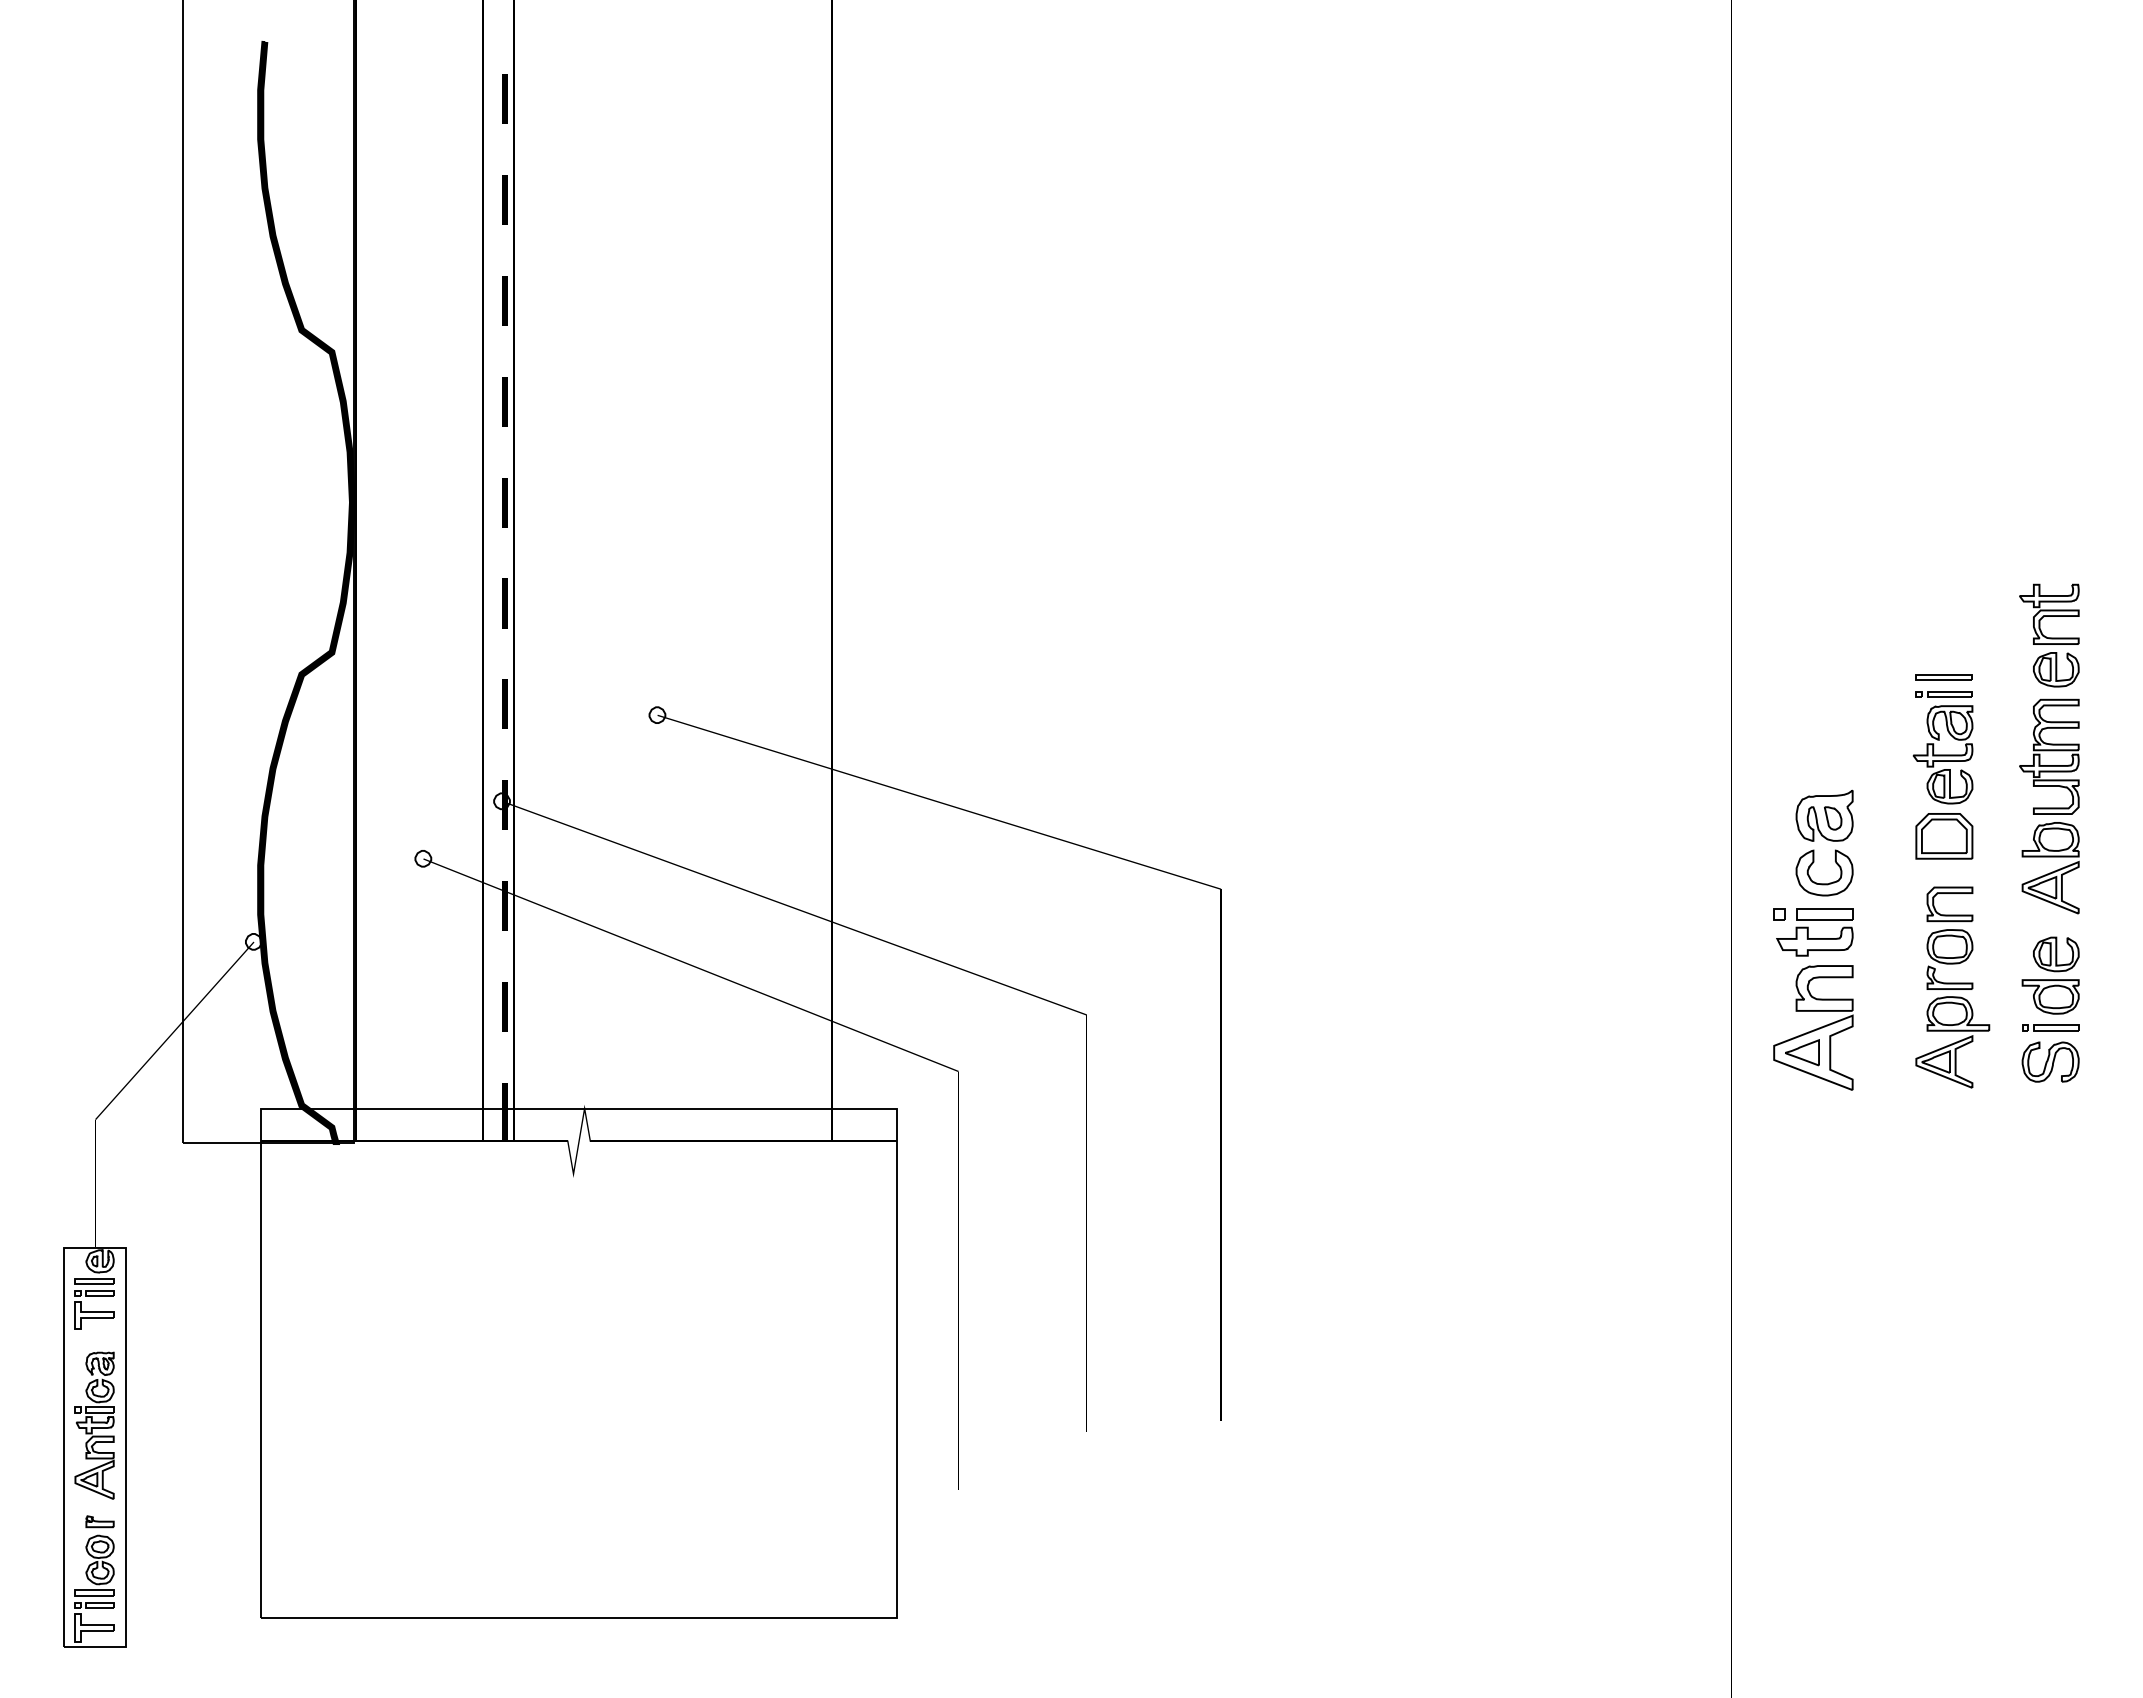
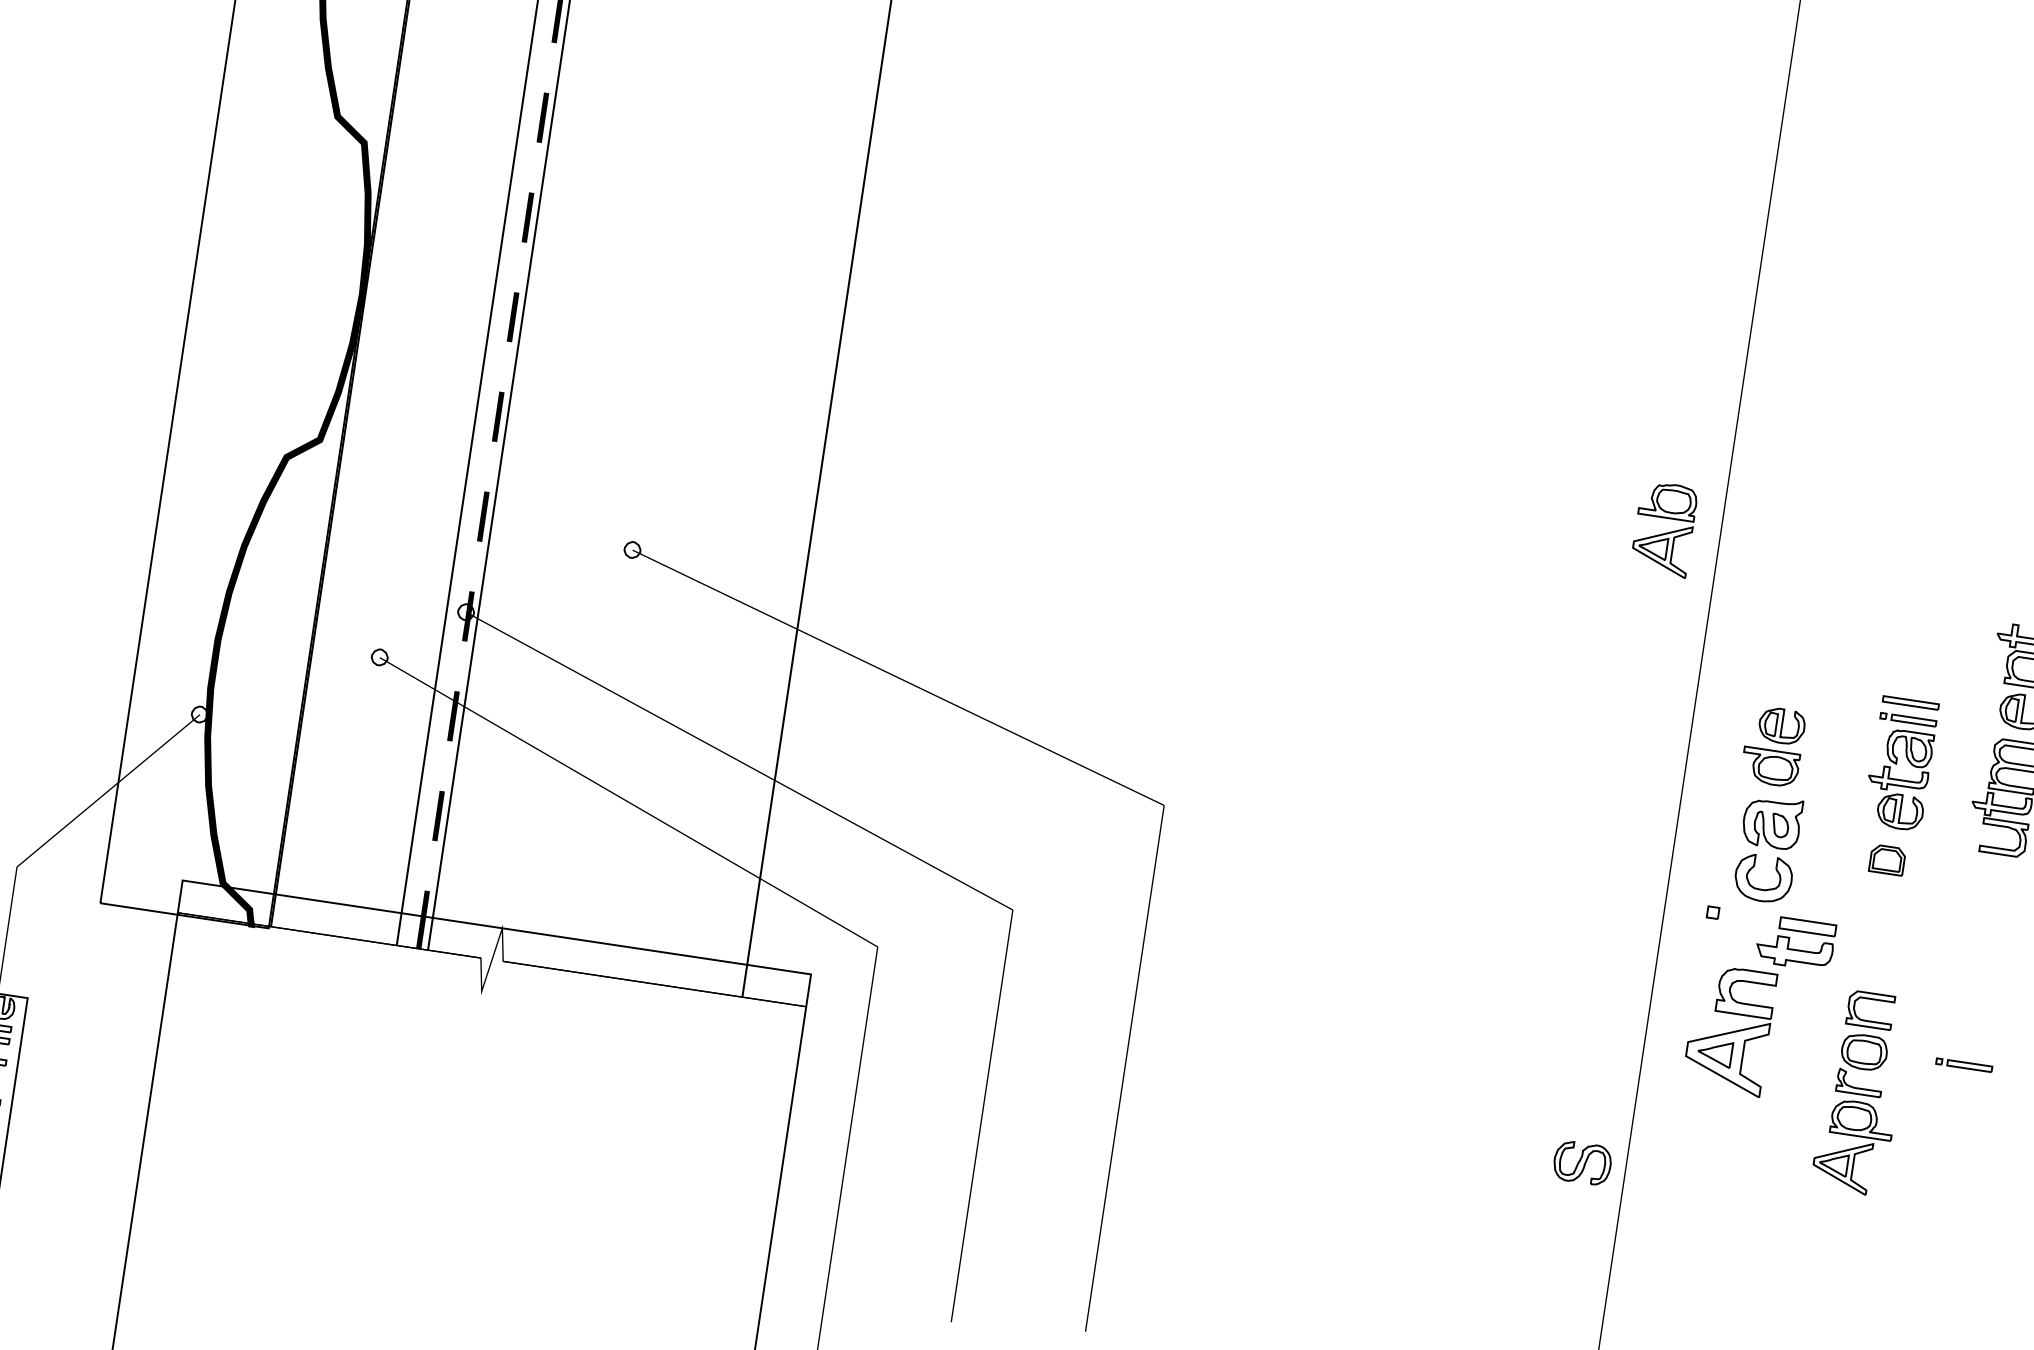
part: (1944, 836) -> (1887, 860), size x0.6
part: (2050, 868) -> (1663, 529), moved
part: (1814, 932) -> (1795, 943), moved
part: (2050, 975) -> (1773, 746), moved
part: (1952, 987) -> (1860, 1092), moved
part: (2050, 1061) -> (1582, 1162), moved

